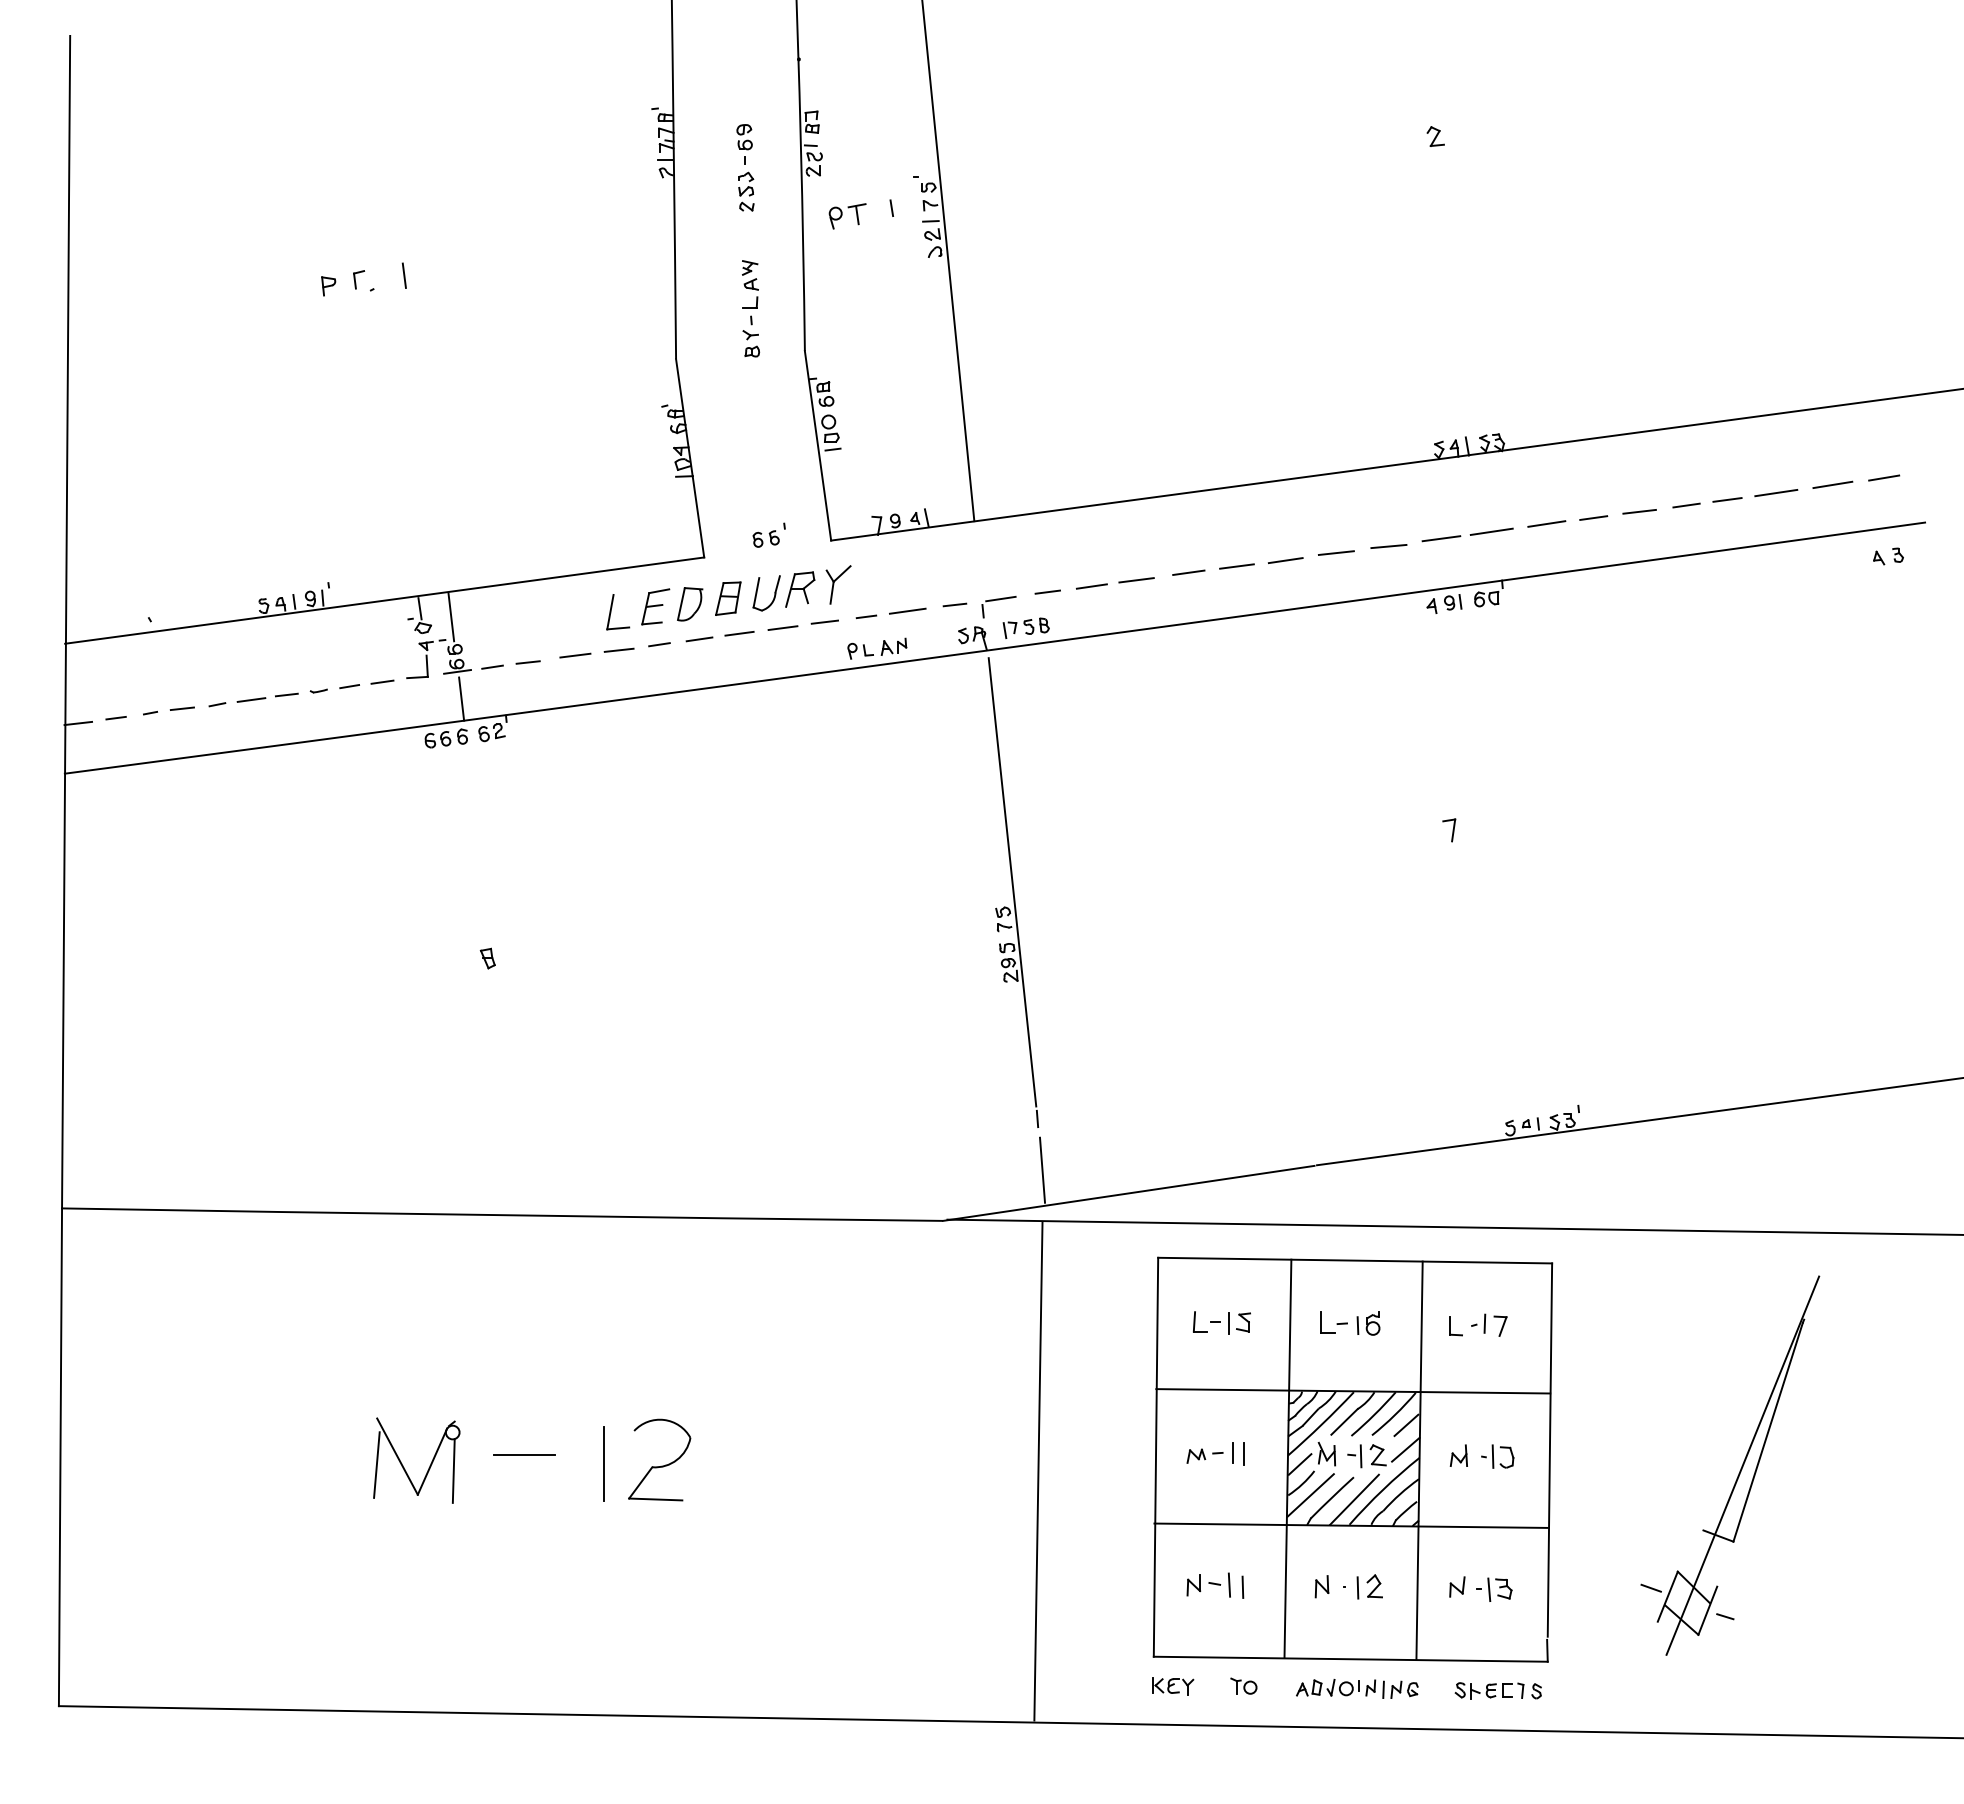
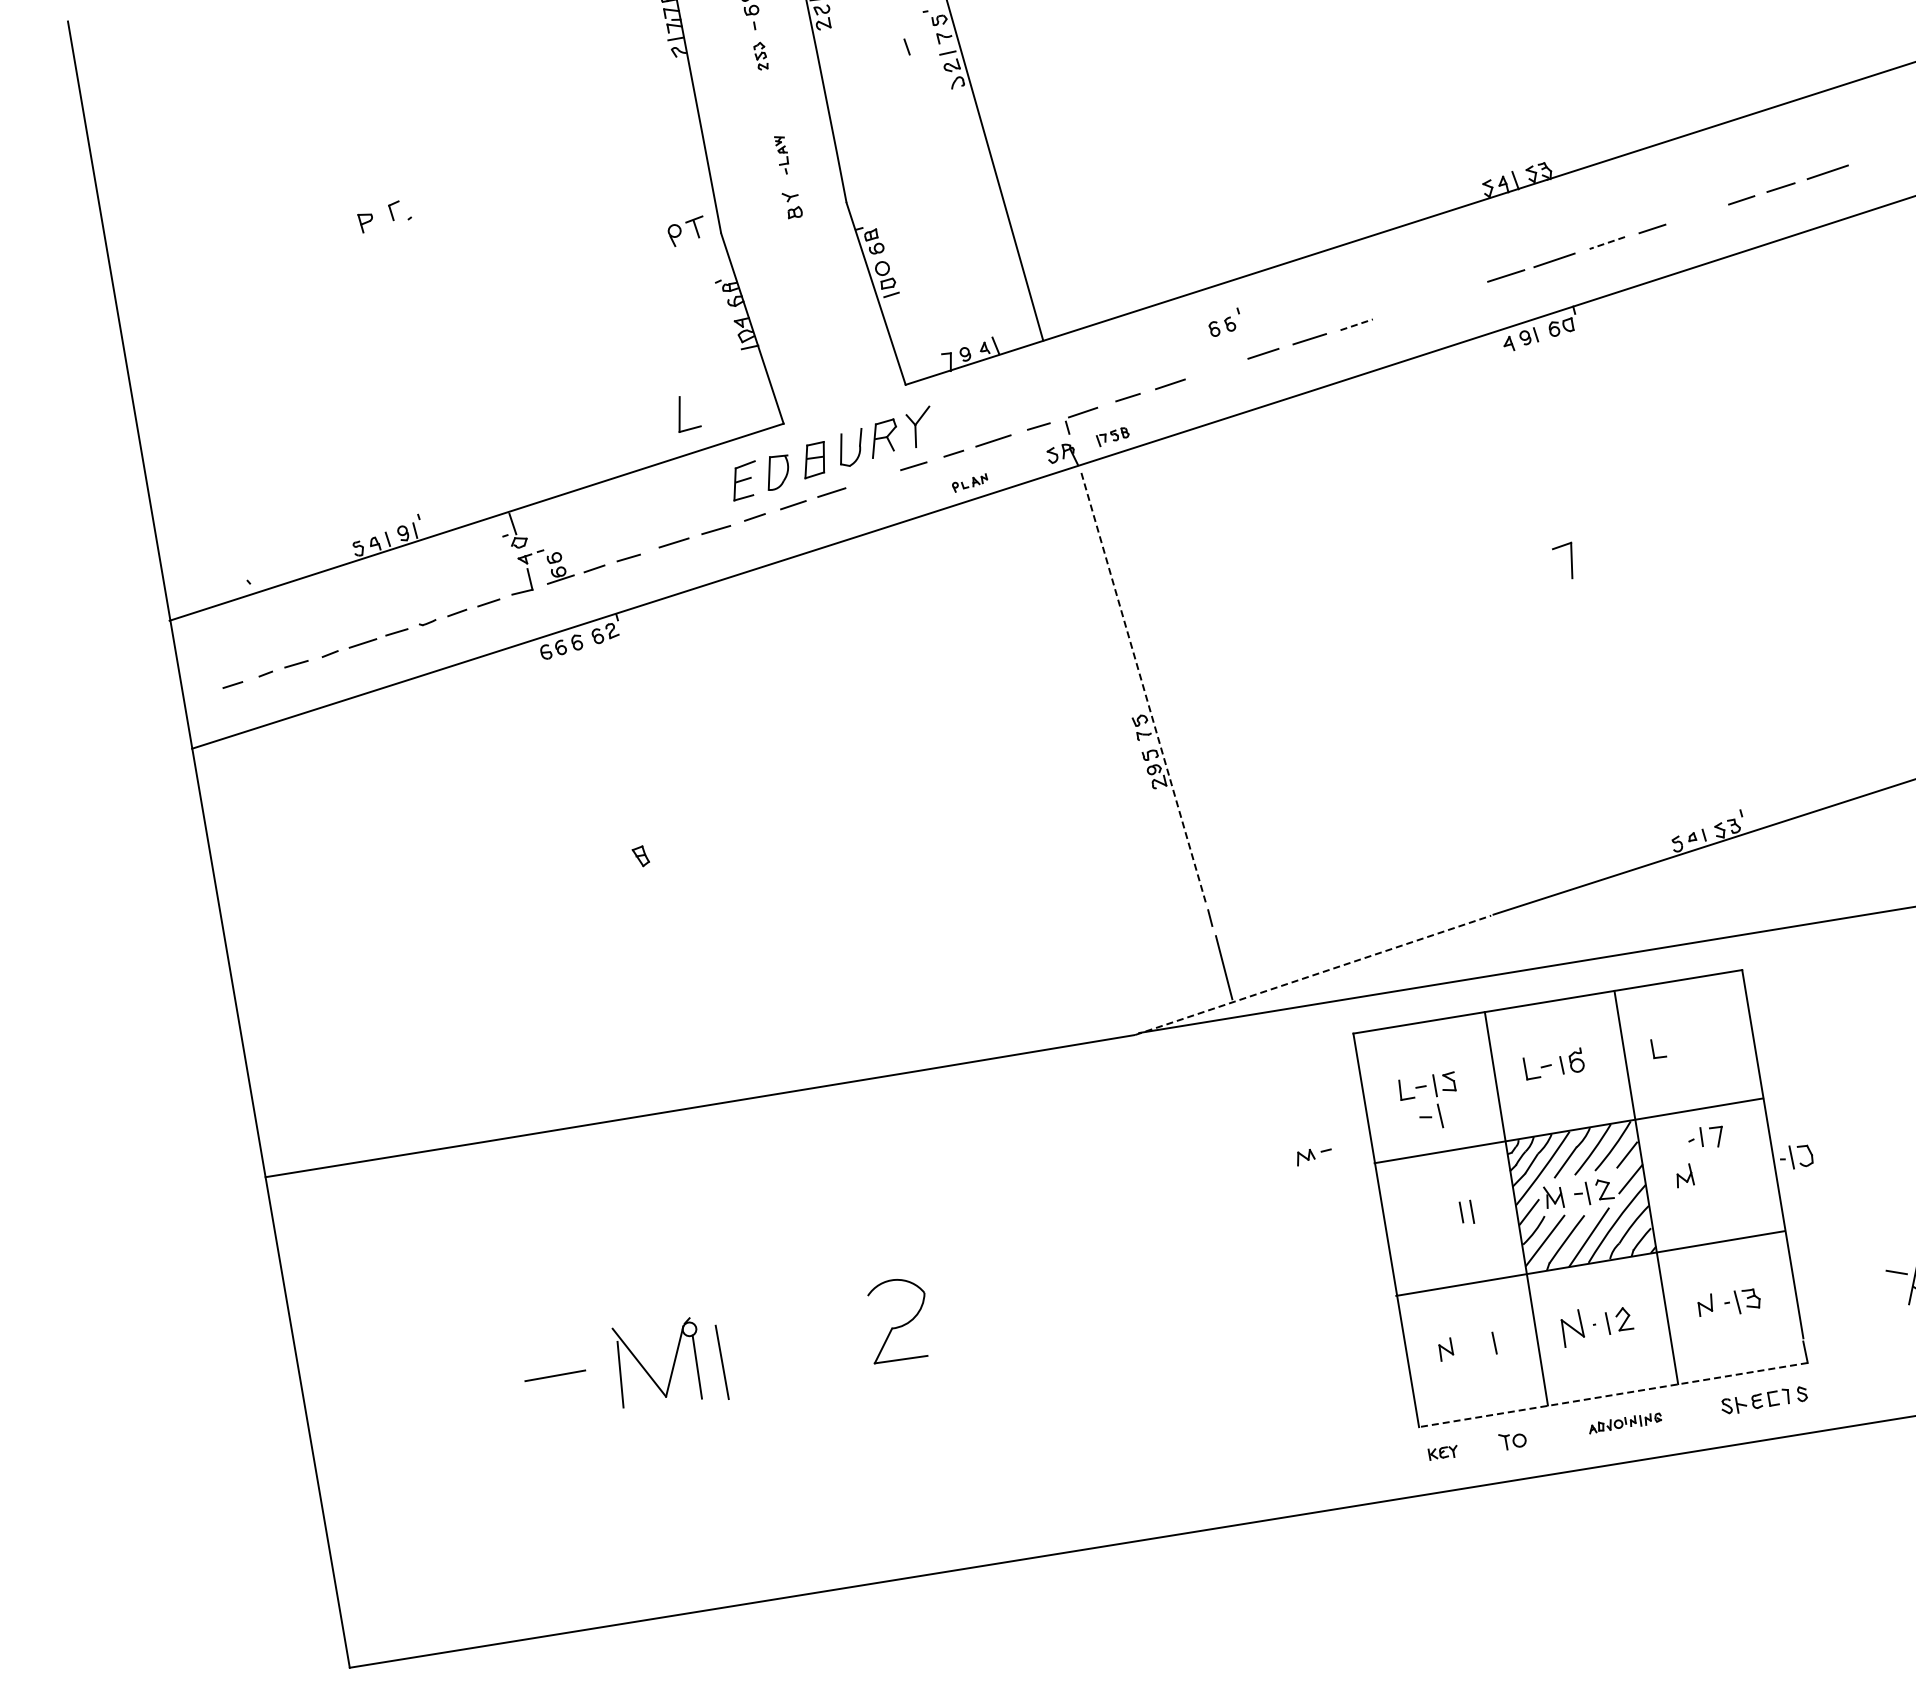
part: (746, 191) -> (761, 56), size x0.7
part: (847, 216) -> (686, 231), moved
line: (403, 275) -> (438, 198), removed
part: (750, 292) -> (782, 154), size x0.6
line: (1832, 484) -> (1881, 154), removed
line: (1639, 511) -> (1696, 214), removed
line: (1546, 524) -> (1607, 243), solid -> dashed
part: (768, 534) -> (1223, 321), moved
line: (1388, 546) -> (1455, 292), removed
line: (1335, 552) -> (1404, 308), removed
line: (1286, 560) -> (1357, 324), solid -> dashed
line: (1136, 580) -> (1213, 370), removed
part: (611, 612) -> (680, 414), moved
line: (451, 617) -> (545, 527), removed
part: (1025, 627) -> (1112, 436), size x0.7
line: (782, 628) -> (873, 479), removed
part: (877, 648) -> (970, 482), size x0.6
line: (461, 698) -> (569, 605), removed
line: (78, 723) -> (196, 696), removed
part: (1449, 830) -> (1565, 561), size x1.6
line: (1012, 882) -> (1144, 689), solid -> dashed
line: (1128, 1193) -> (1312, 975), solid -> dashed
part: (1489, 1324) -> (1706, 1137), moved
line: (524, 1454) -> (555, 1375), moved
part: (1204, 1455) -> (1313, 1155), moved
part: (1497, 1456) -> (1796, 1156), moved
line: (603, 1463) -> (721, 1362), moved
line: (1038, 1471) -> (1273, 1264), removed
part: (1219, 1584) -> (1430, 1117), moved
part: (1321, 1586) -> (1571, 1328), size x1.6
line: (1350, 1659) -> (1613, 1395), solid -> dashed
part: (1173, 1686) -> (1443, 1452), size x0.7
part: (1357, 1688) -> (1625, 1422), size x0.6

